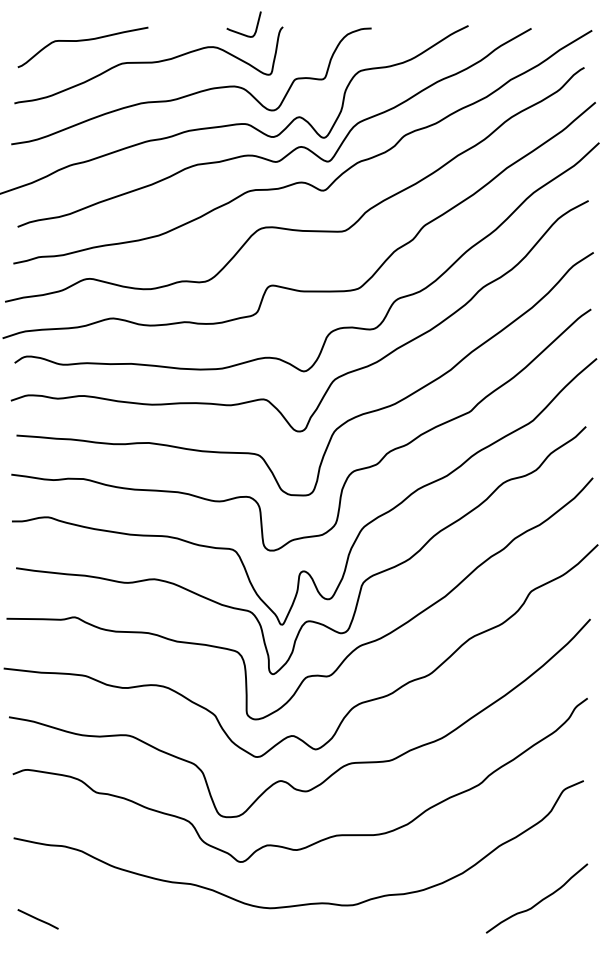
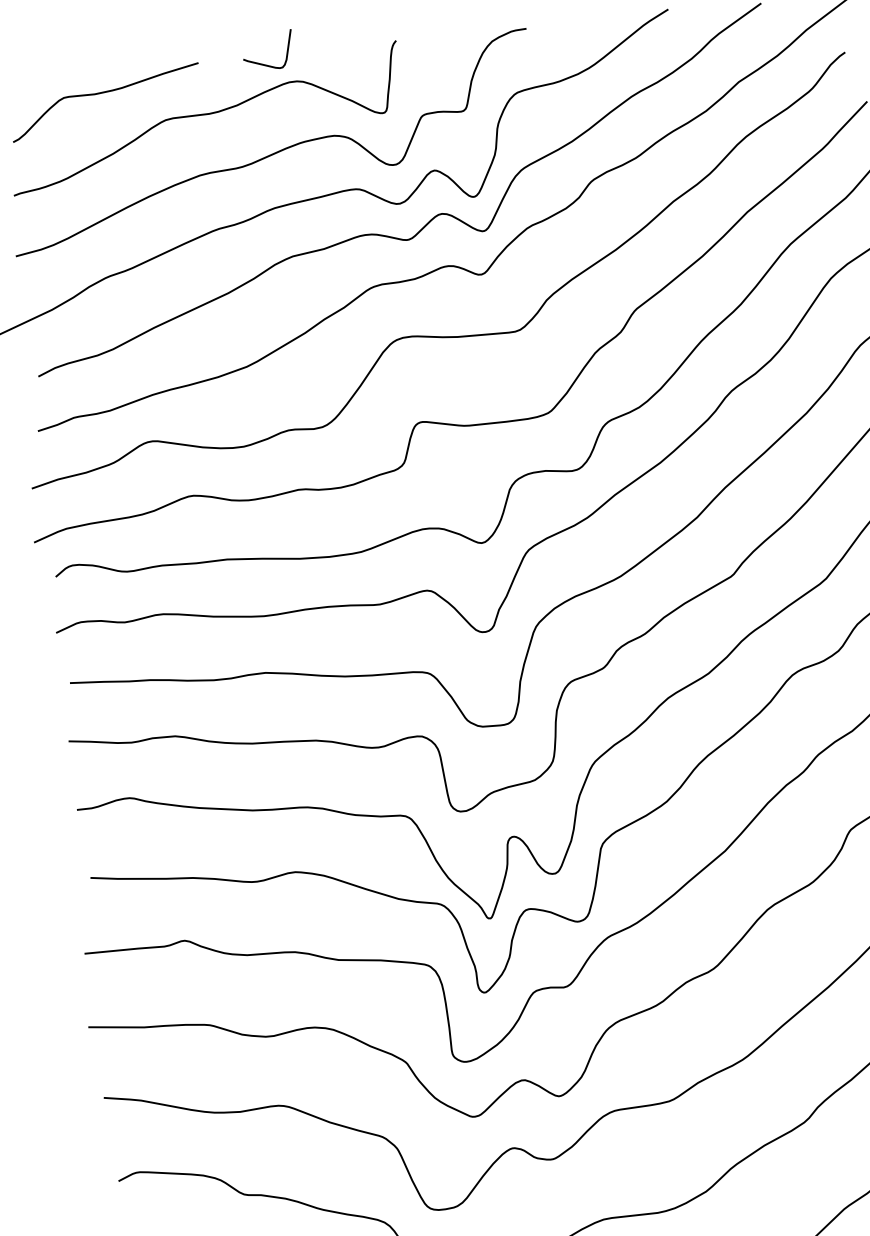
curve: (240, 32) -> (264, 63), moved

